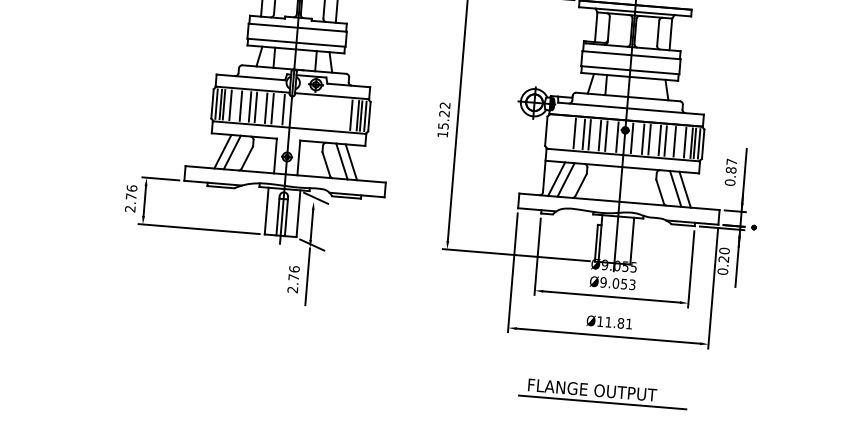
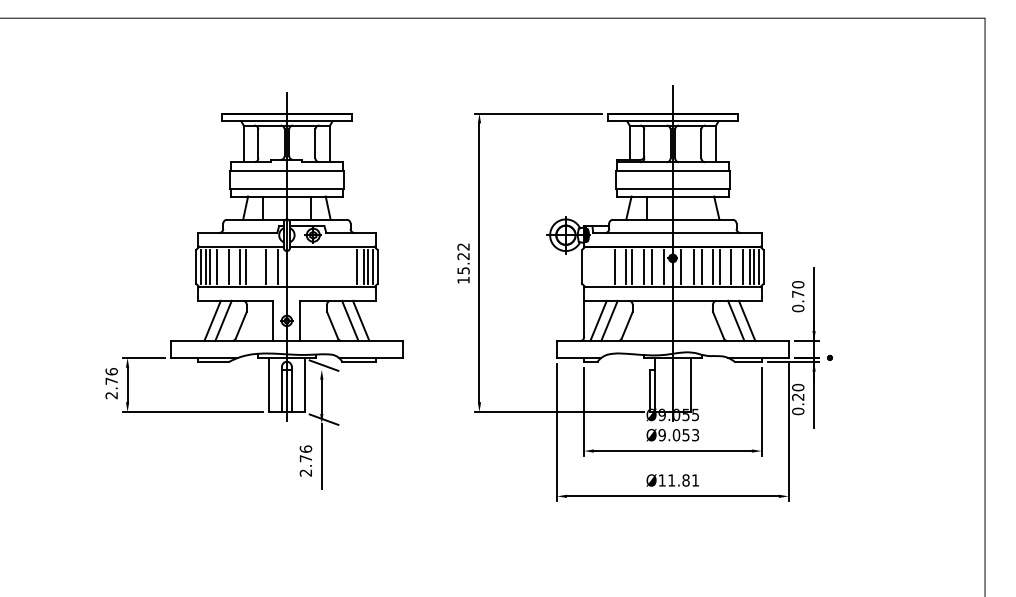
line: (266, 107) -> (258, 266), removed
text: (731, 166) -> (798, 289), 0.87 -> 0.70
part: (603, 393) -> (672, 562), removed

